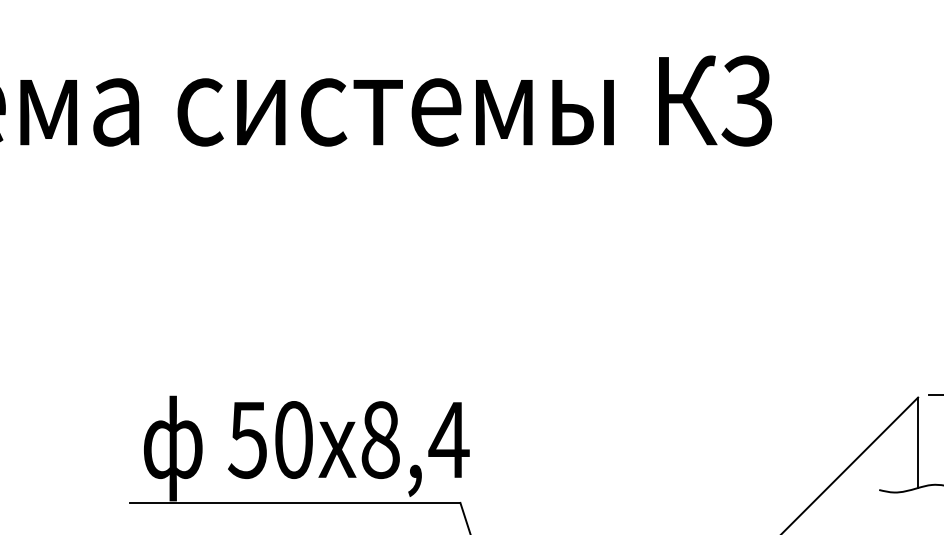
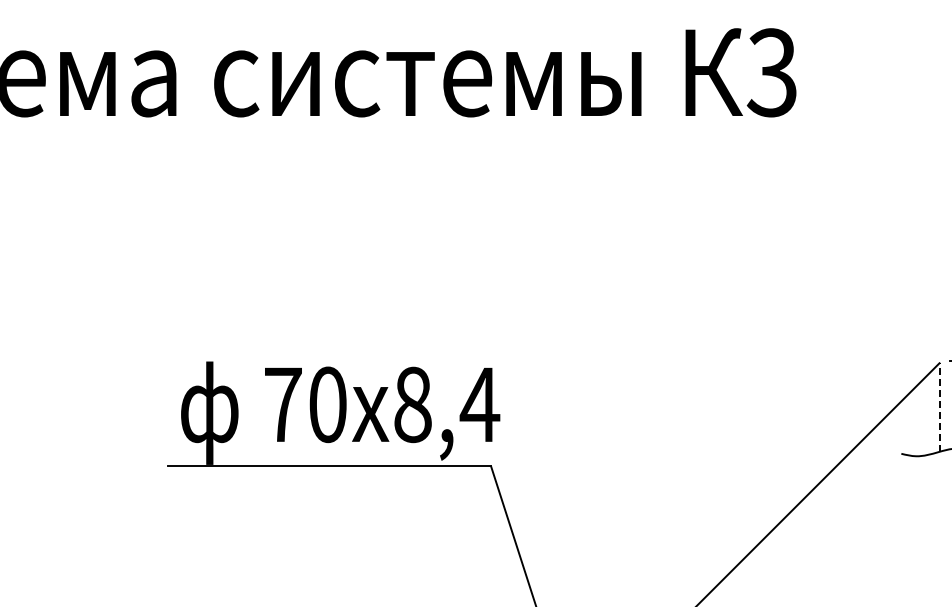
text: (247, 440) -> (282, 405), 50 -> 70
line: (918, 442) -> (939, 407), solid -> dashed

